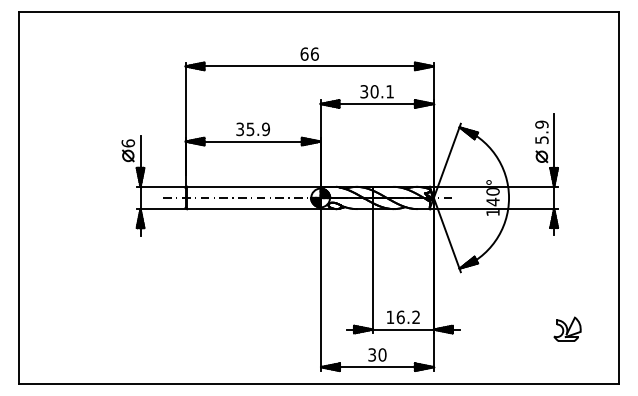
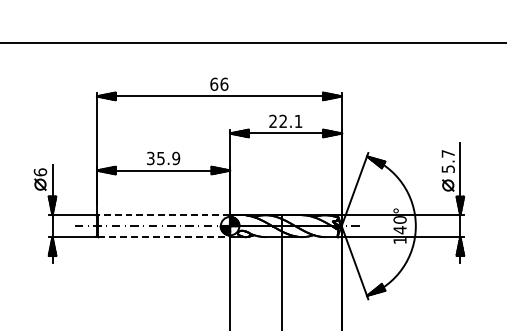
text: (369, 91) -> (278, 121), 30.1 -> 22.1
text: (541, 124) -> (447, 153), 5.9 -> 5.7
line: (253, 186) -> (163, 214), solid -> dashed
line: (253, 209) -> (163, 237), solid -> dashed

